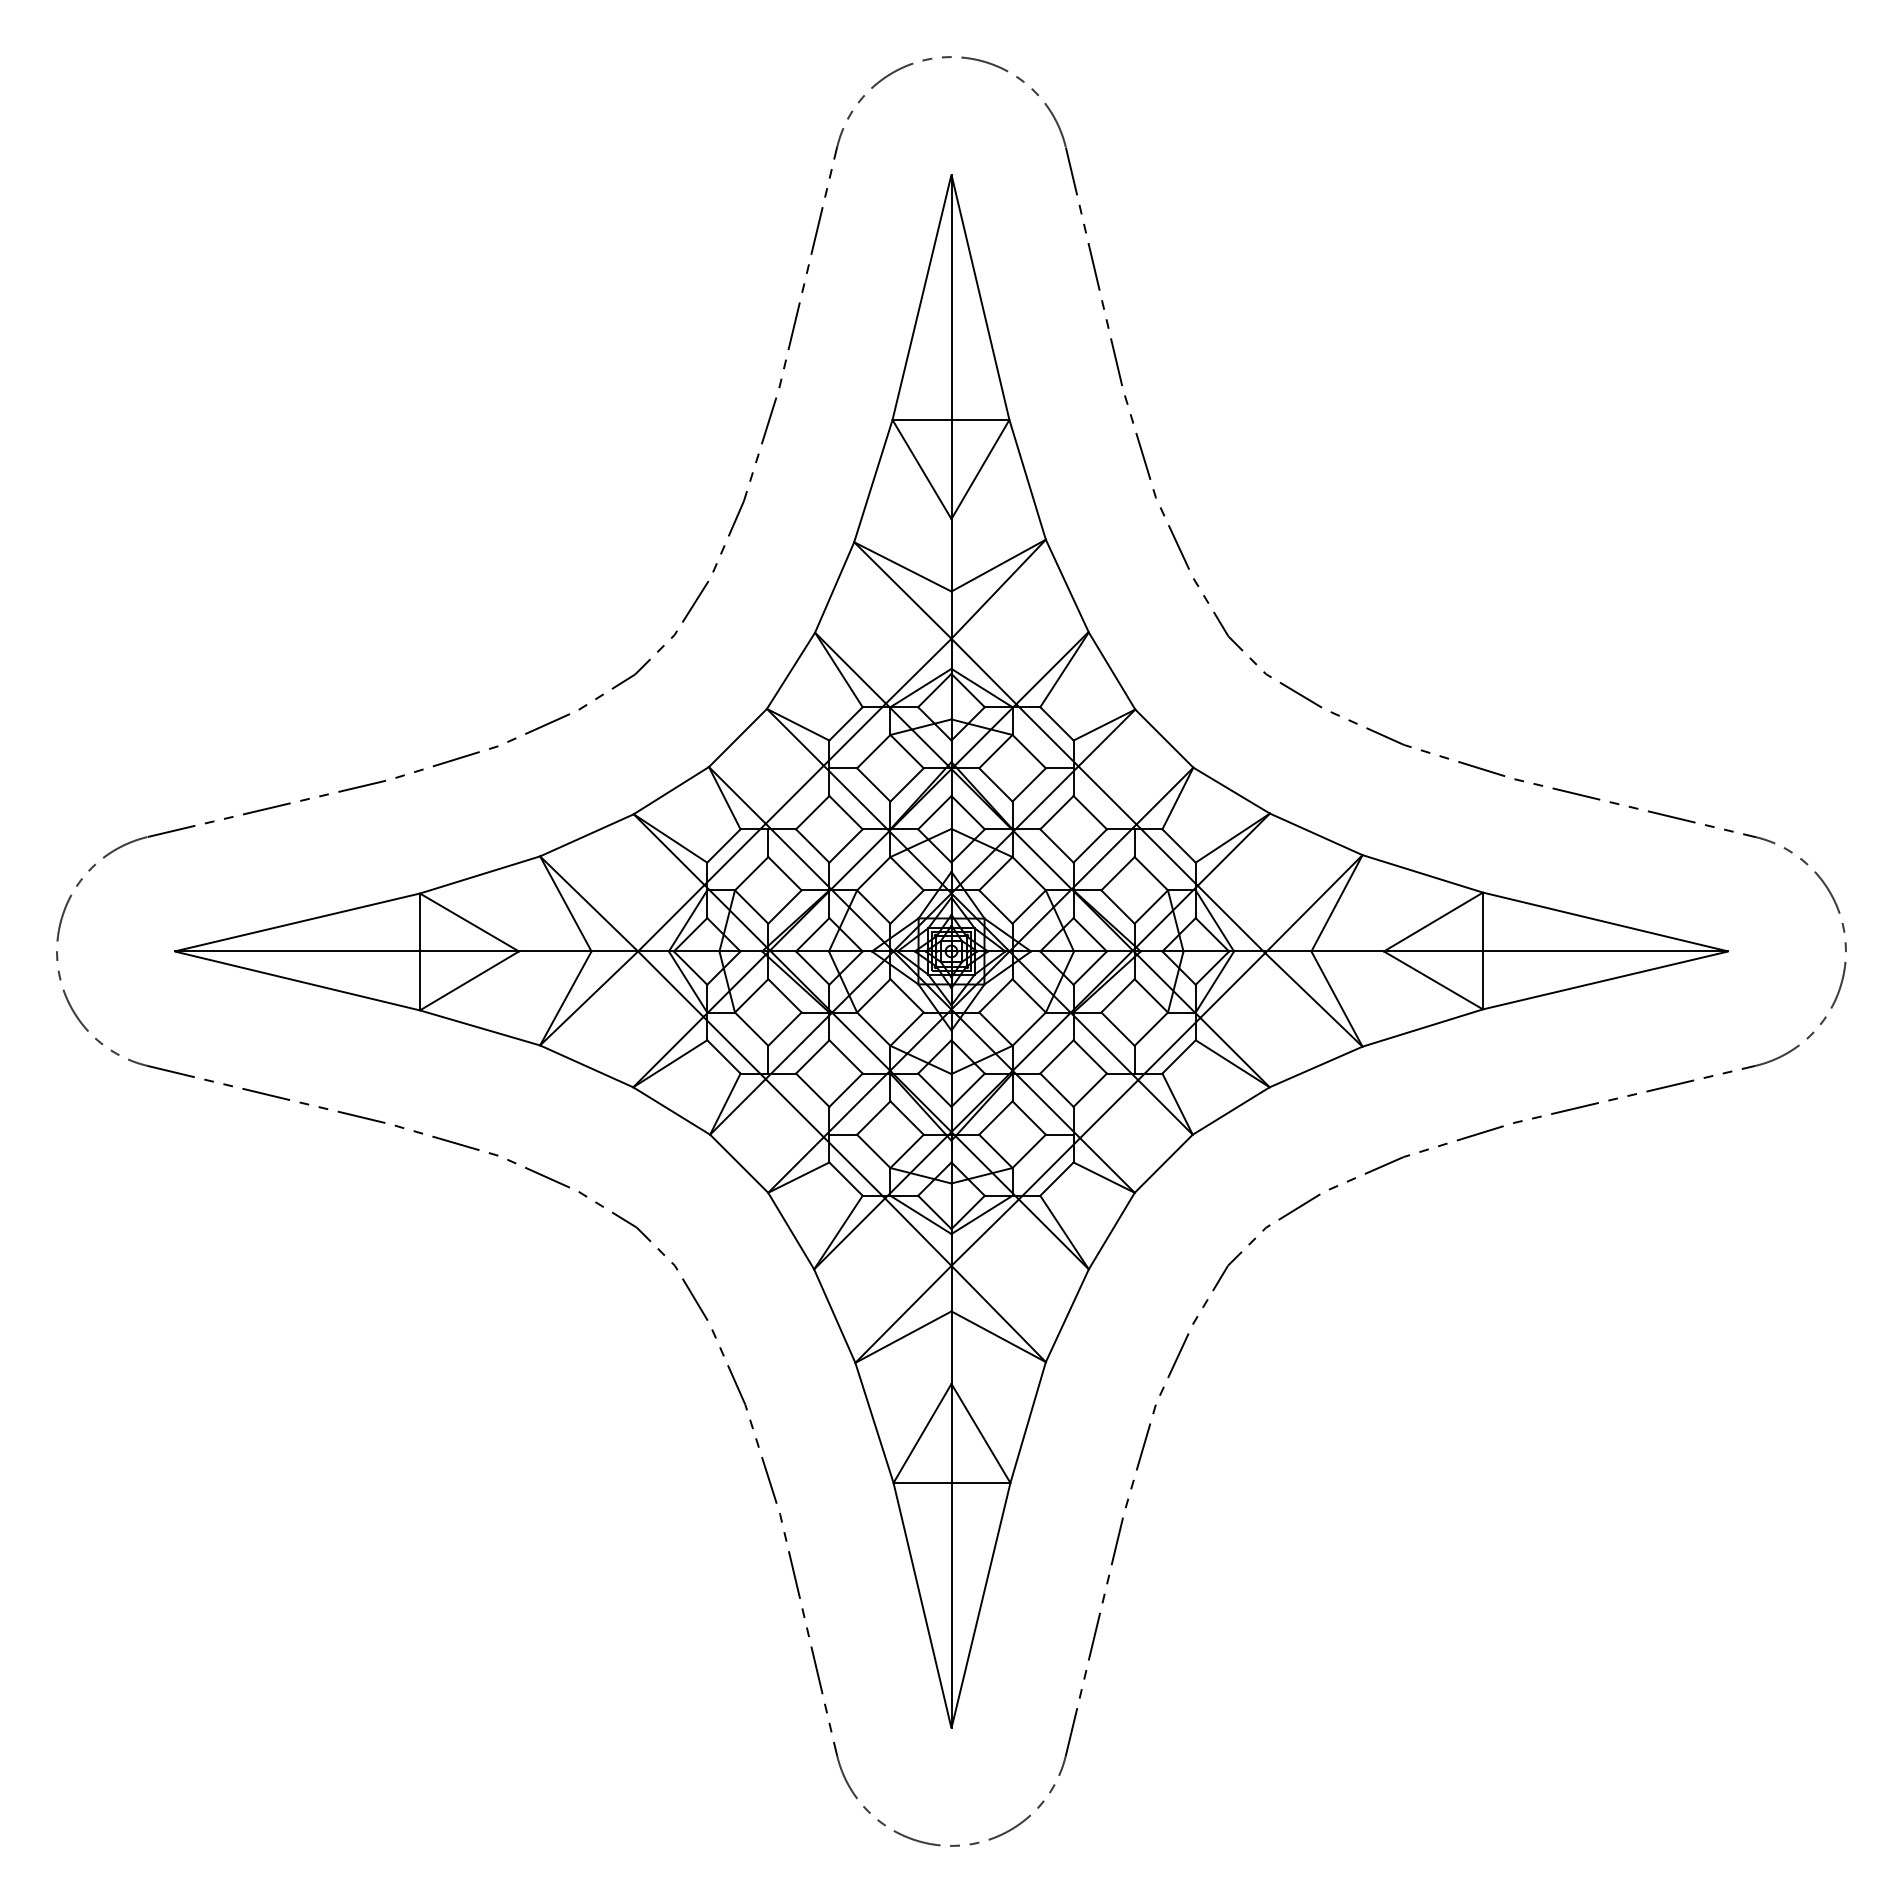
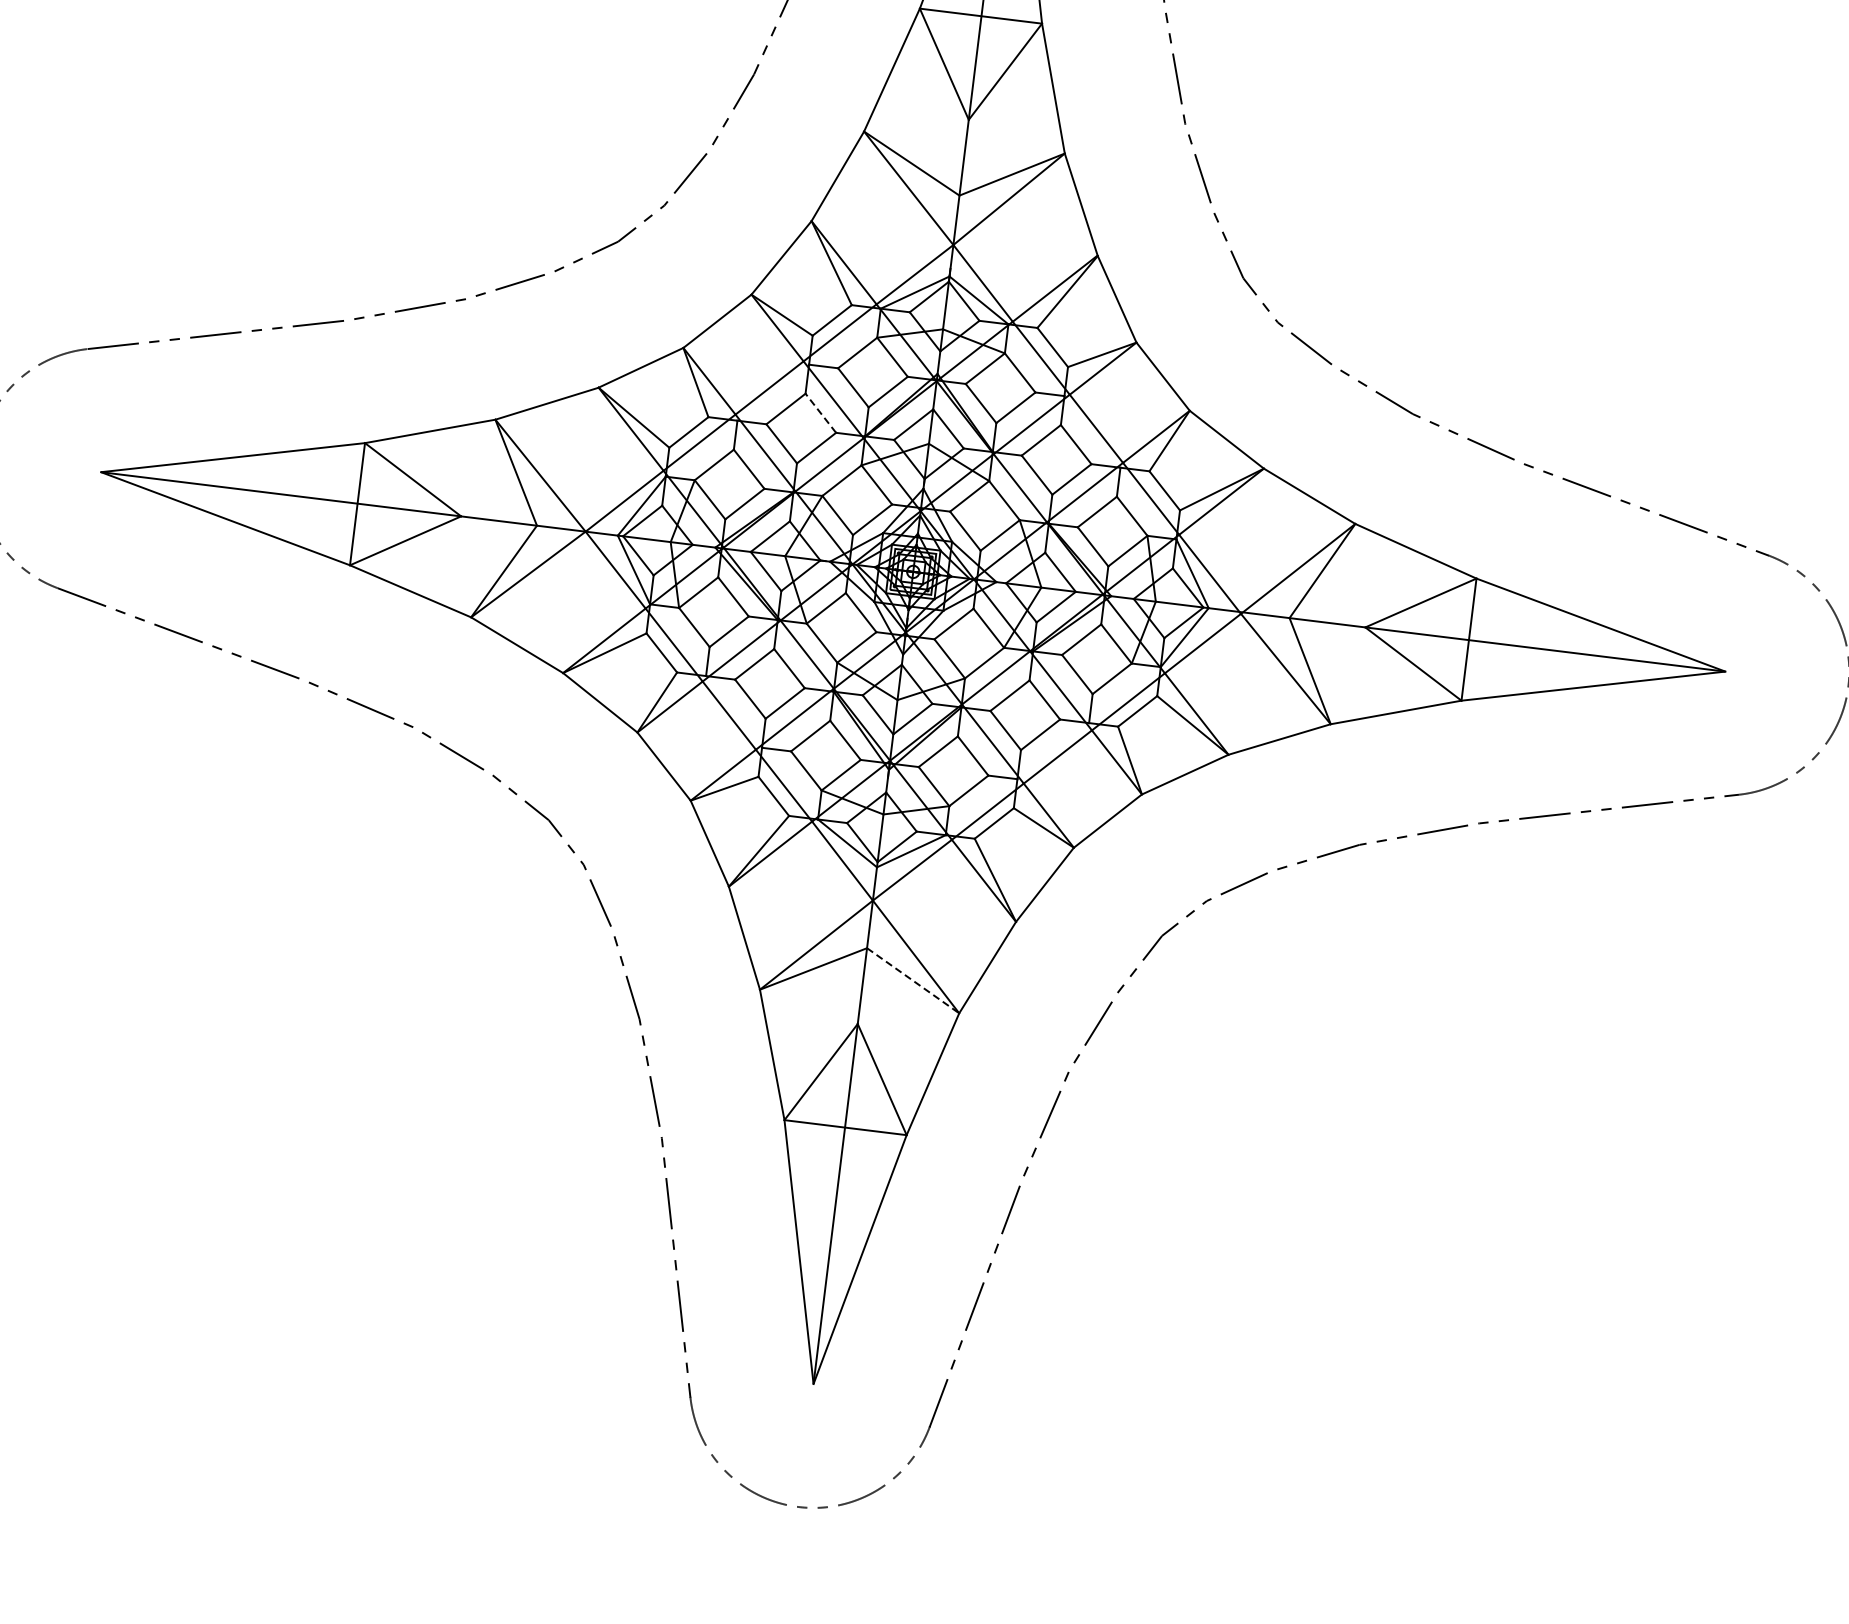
line: (846, 812) -> (821, 413), solid -> dashed
line: (998, 1336) -> (912, 980), solid -> dashed

